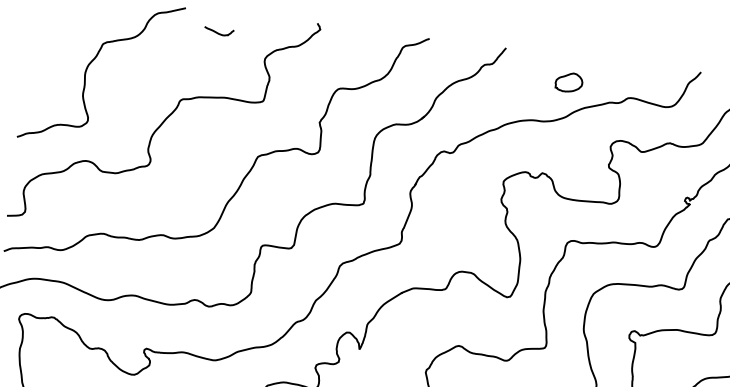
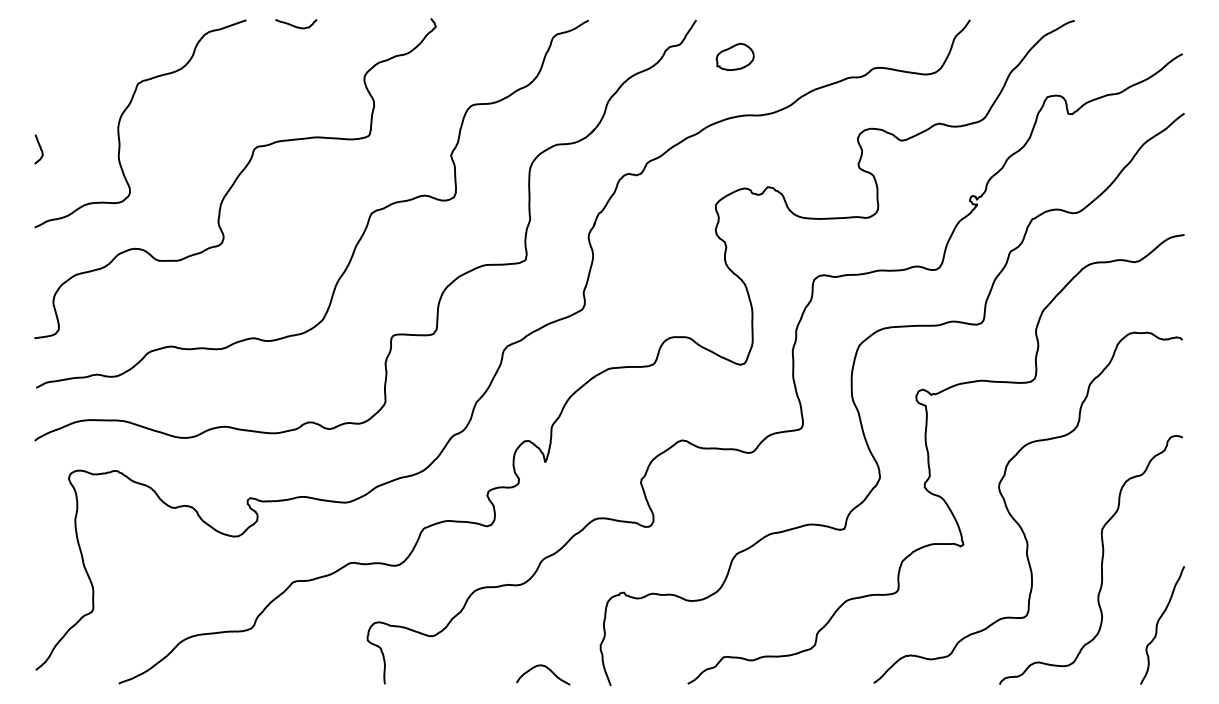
curve: (218, 32) -> (295, 25), moved
curve: (27, 81) -> (39, 148), added
part: (568, 82) -> (734, 56), moved

